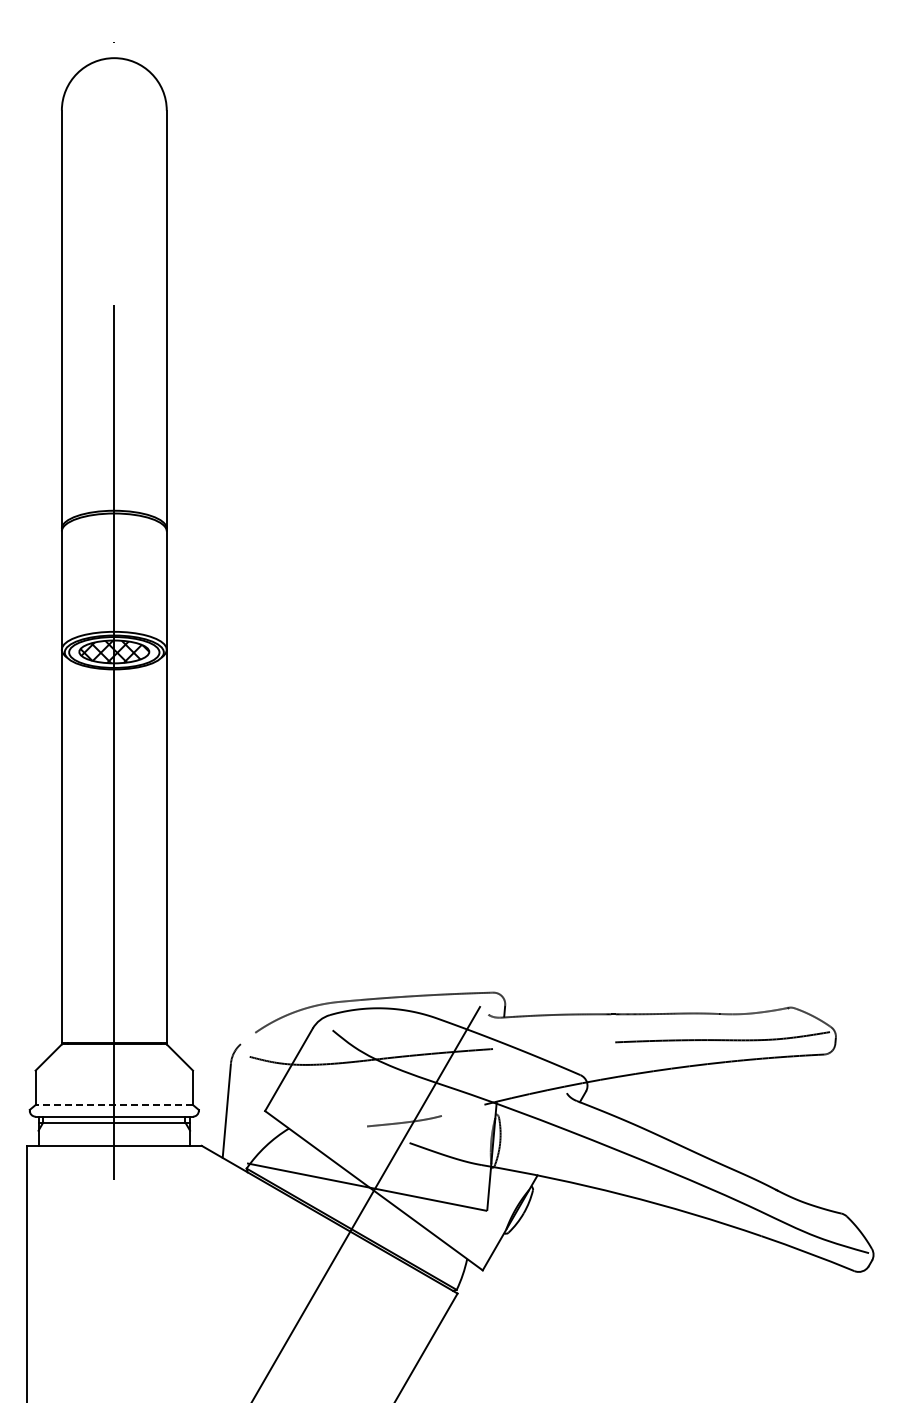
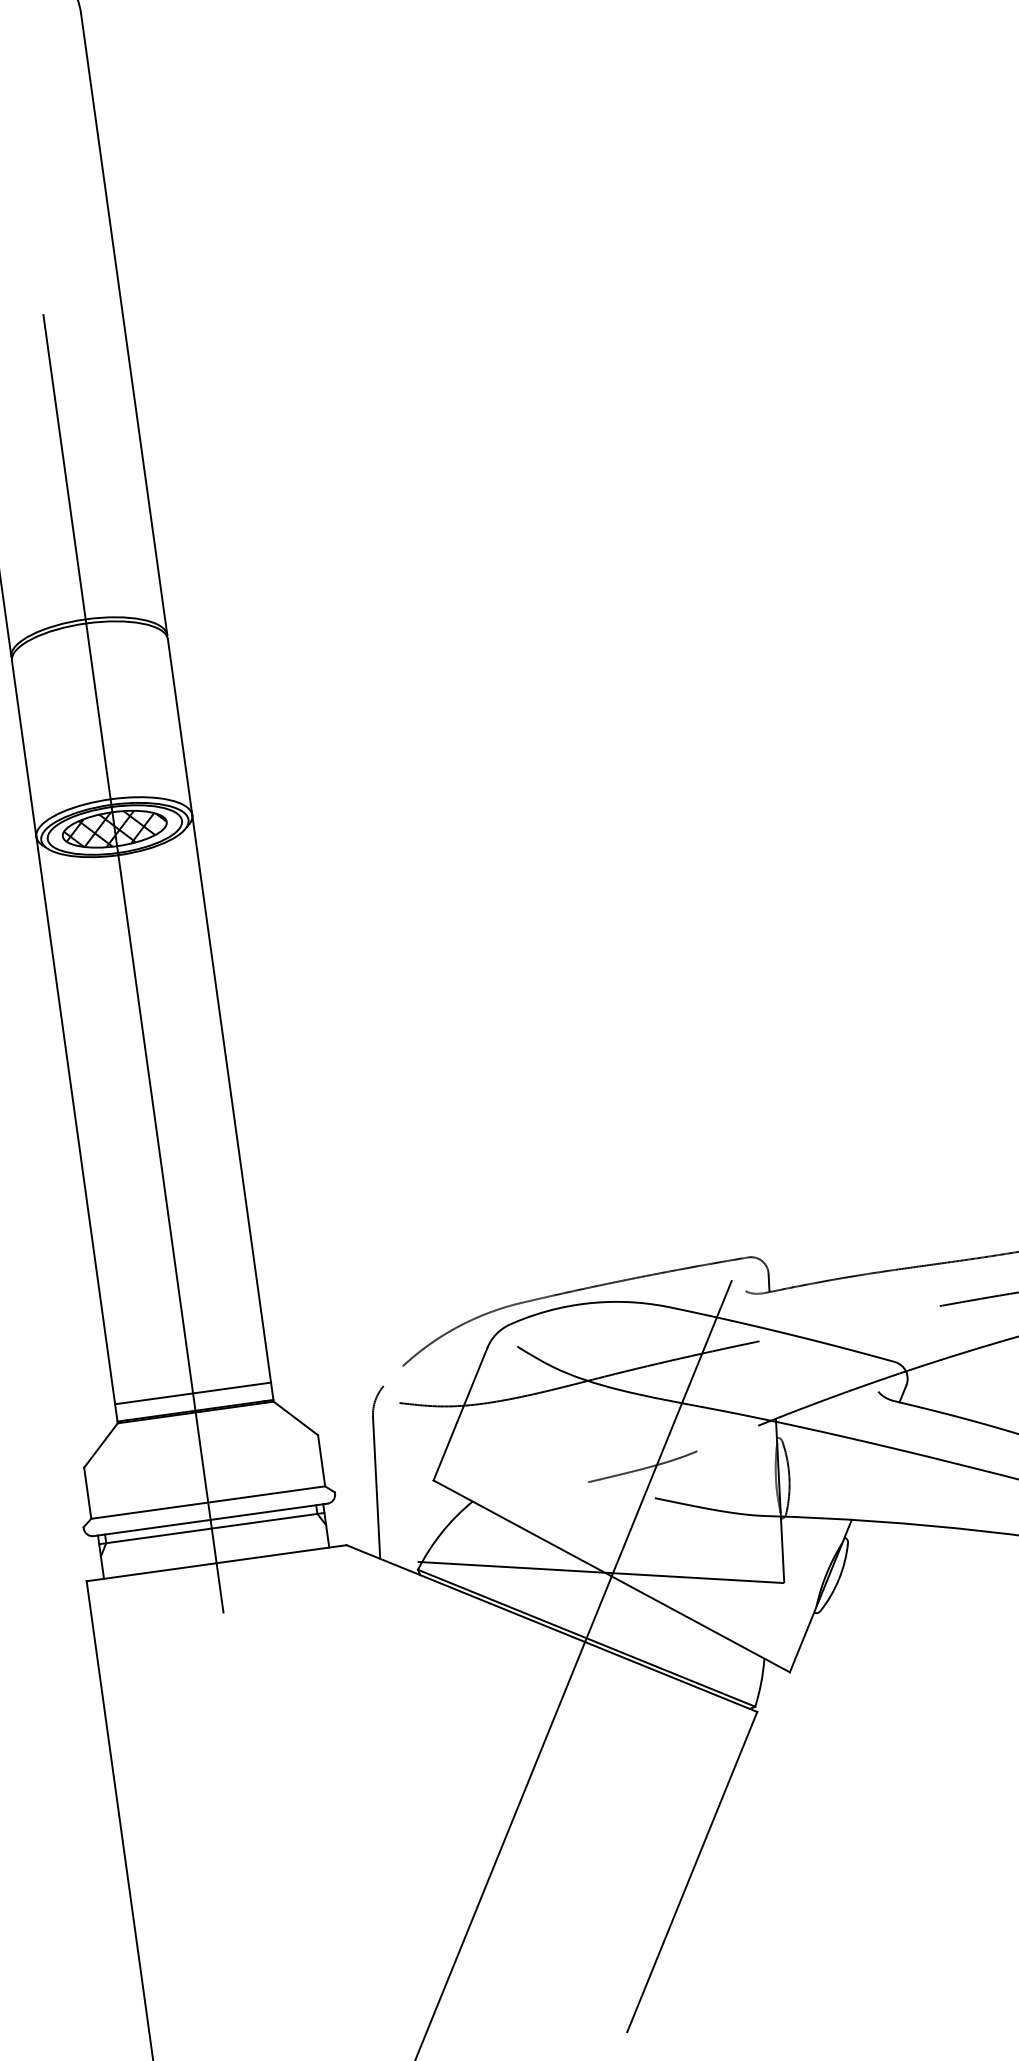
line: (113, 1031) -> (191, 1393), added
line: (114, 1105) -> (208, 1503), dashed -> solid

